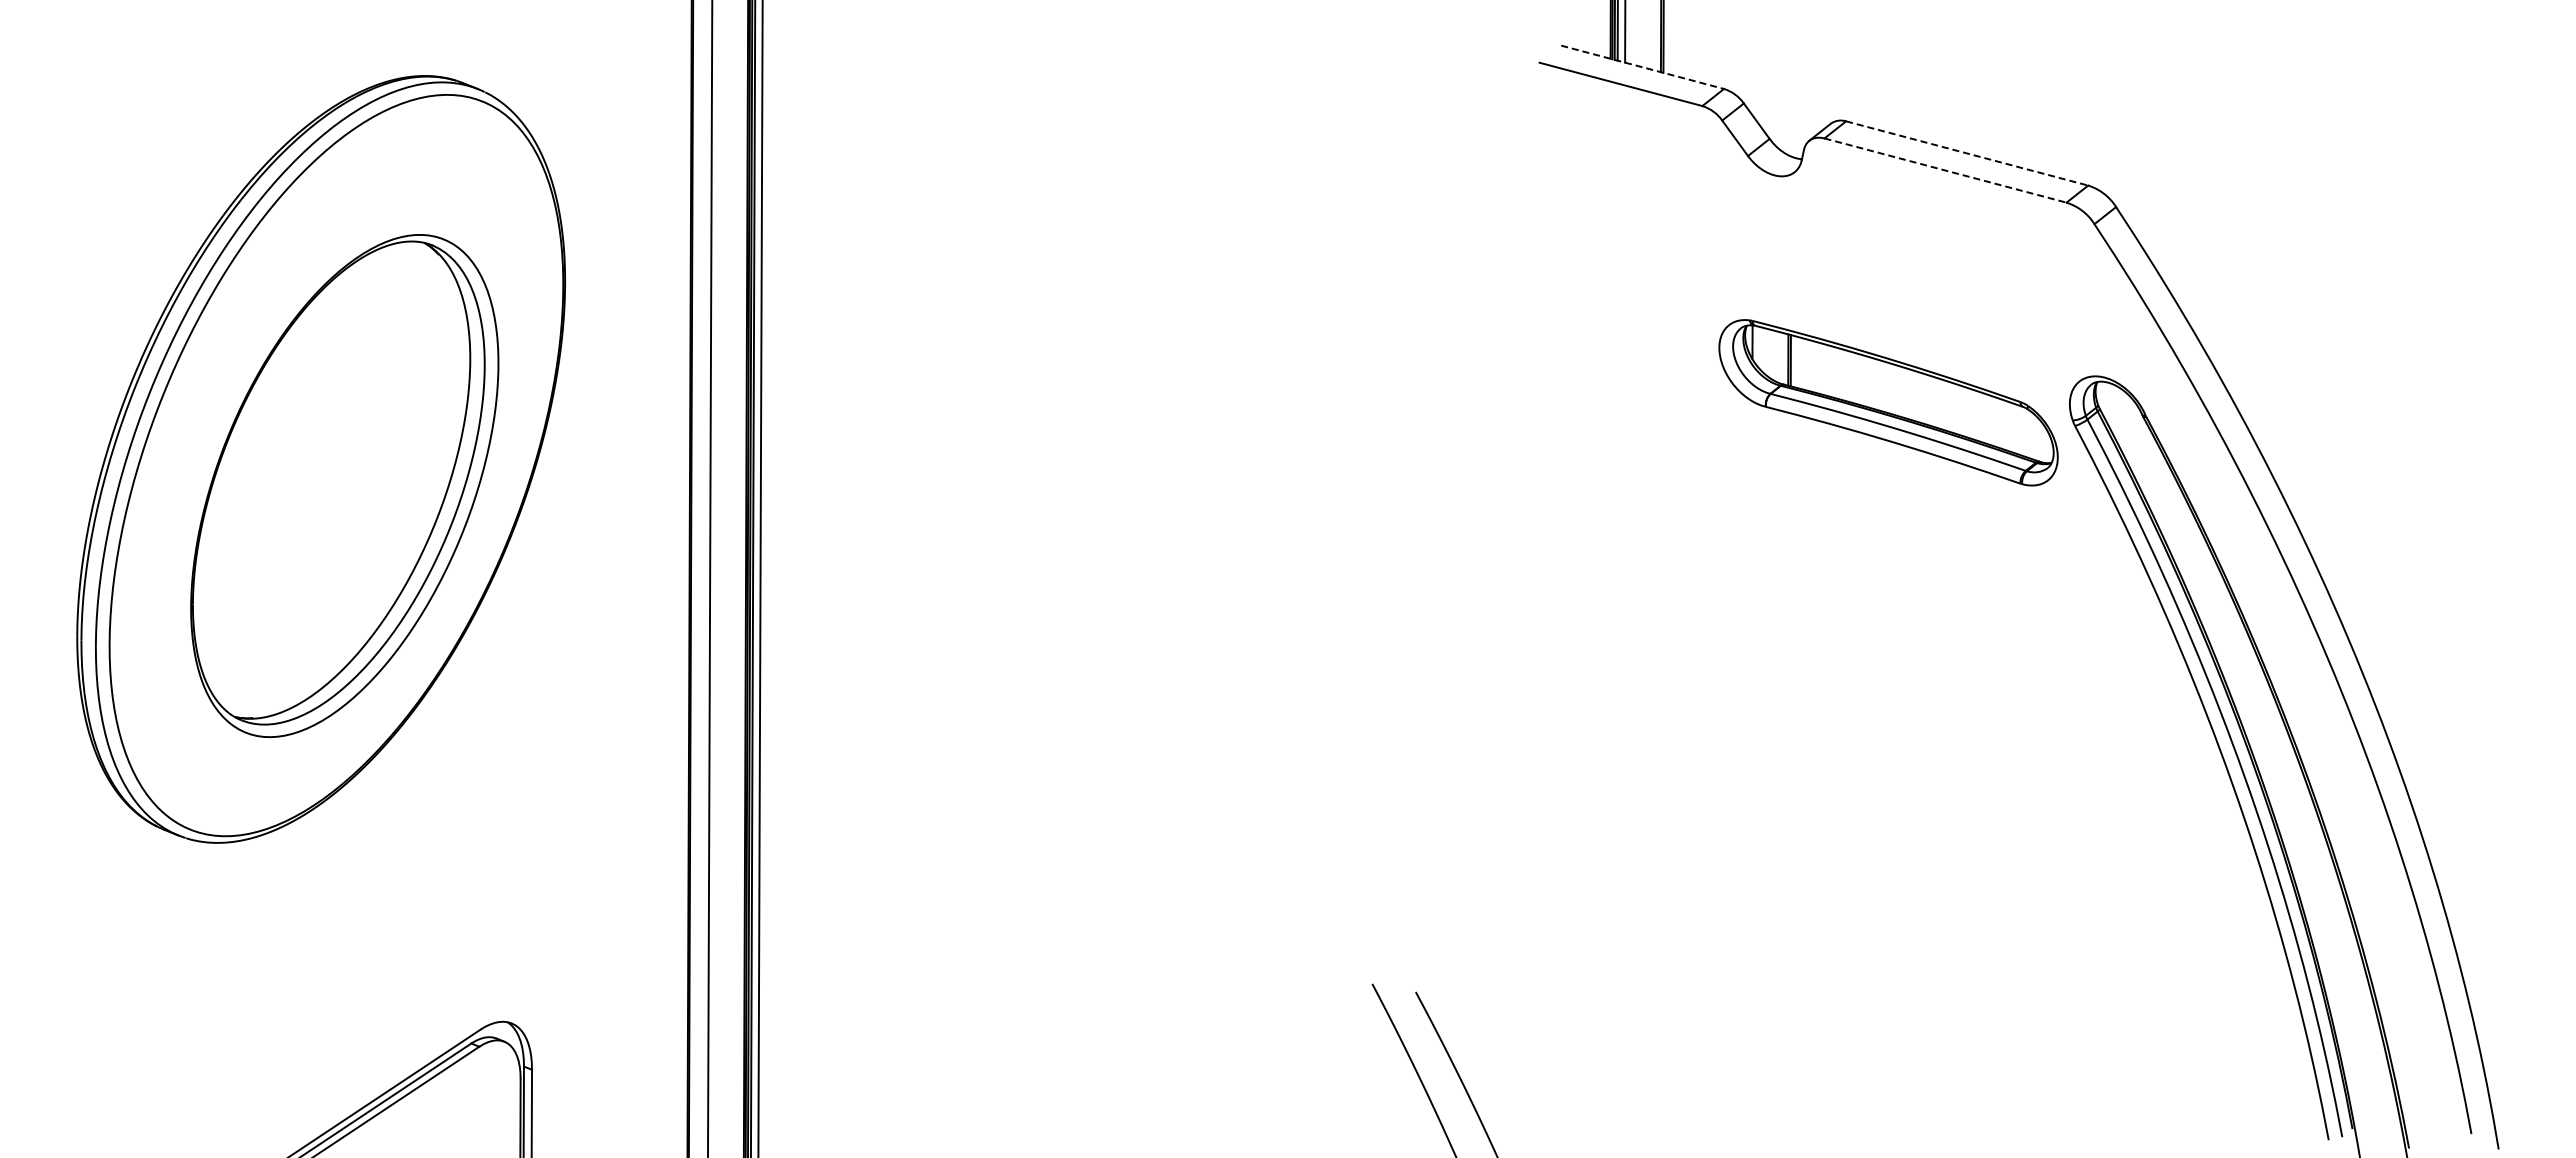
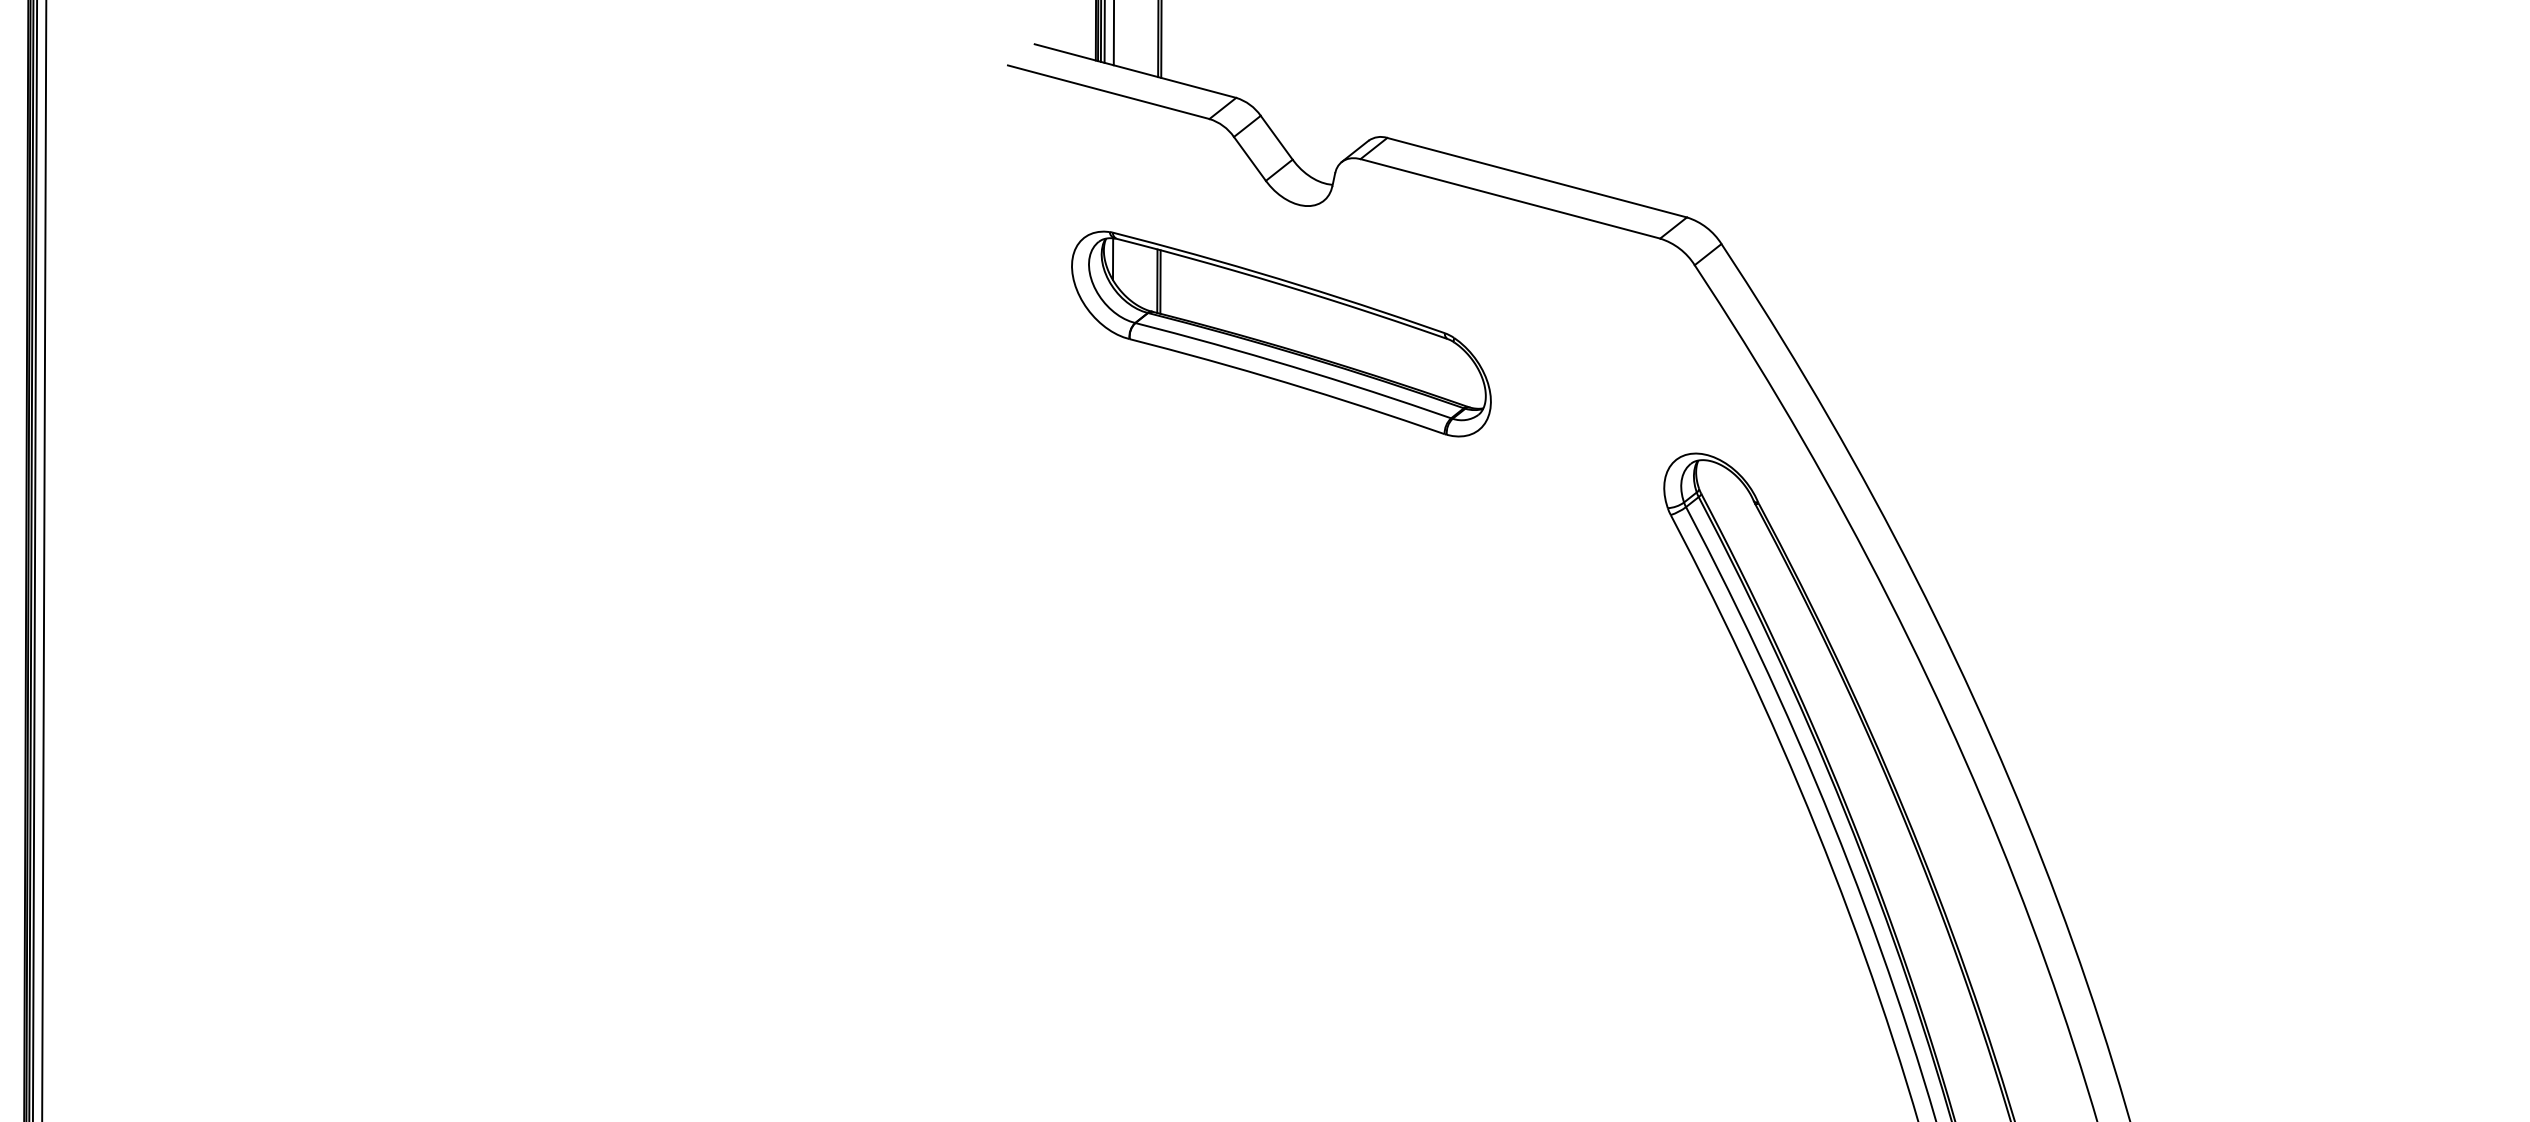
line: (1643, 67) -> (1136, 71), dashed -> solid
line: (1967, 153) -> (1537, 177), dashed -> solid
line: (1946, 170) -> (1511, 198), dashed -> solid
part: (1888, 402) -> (1281, 333), moved

